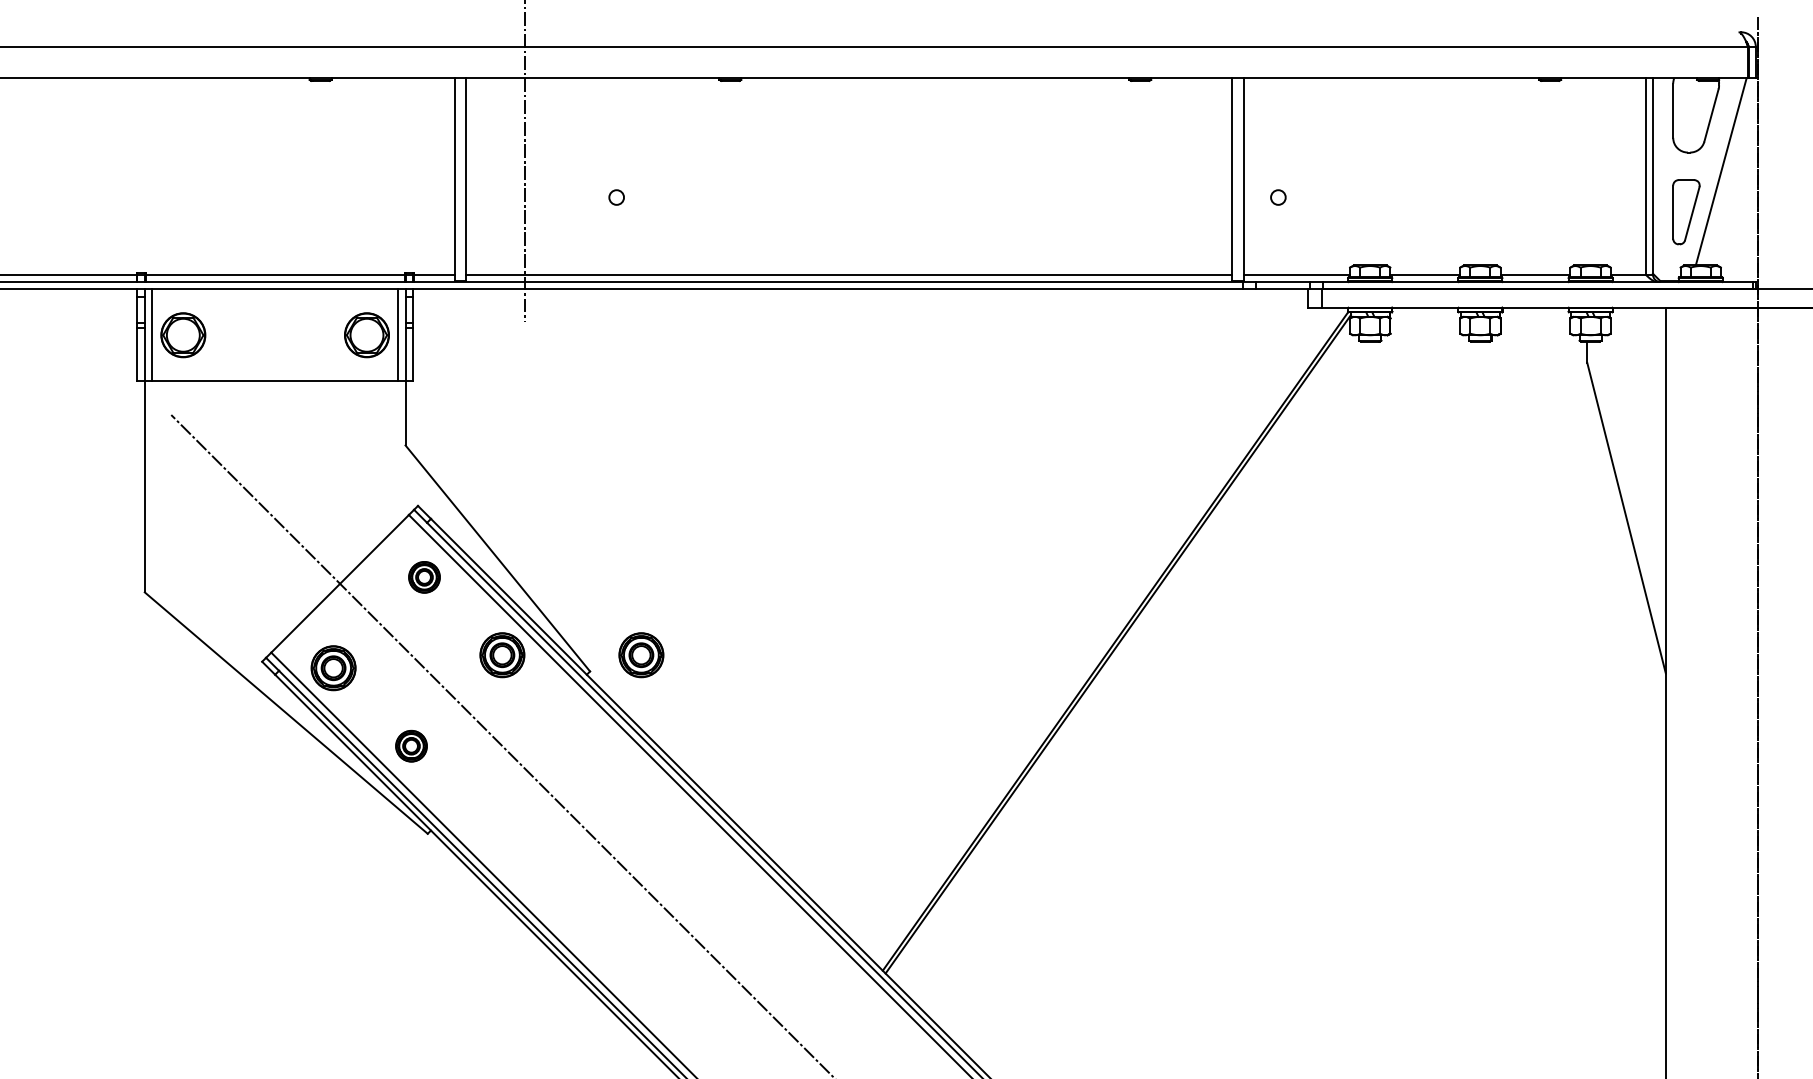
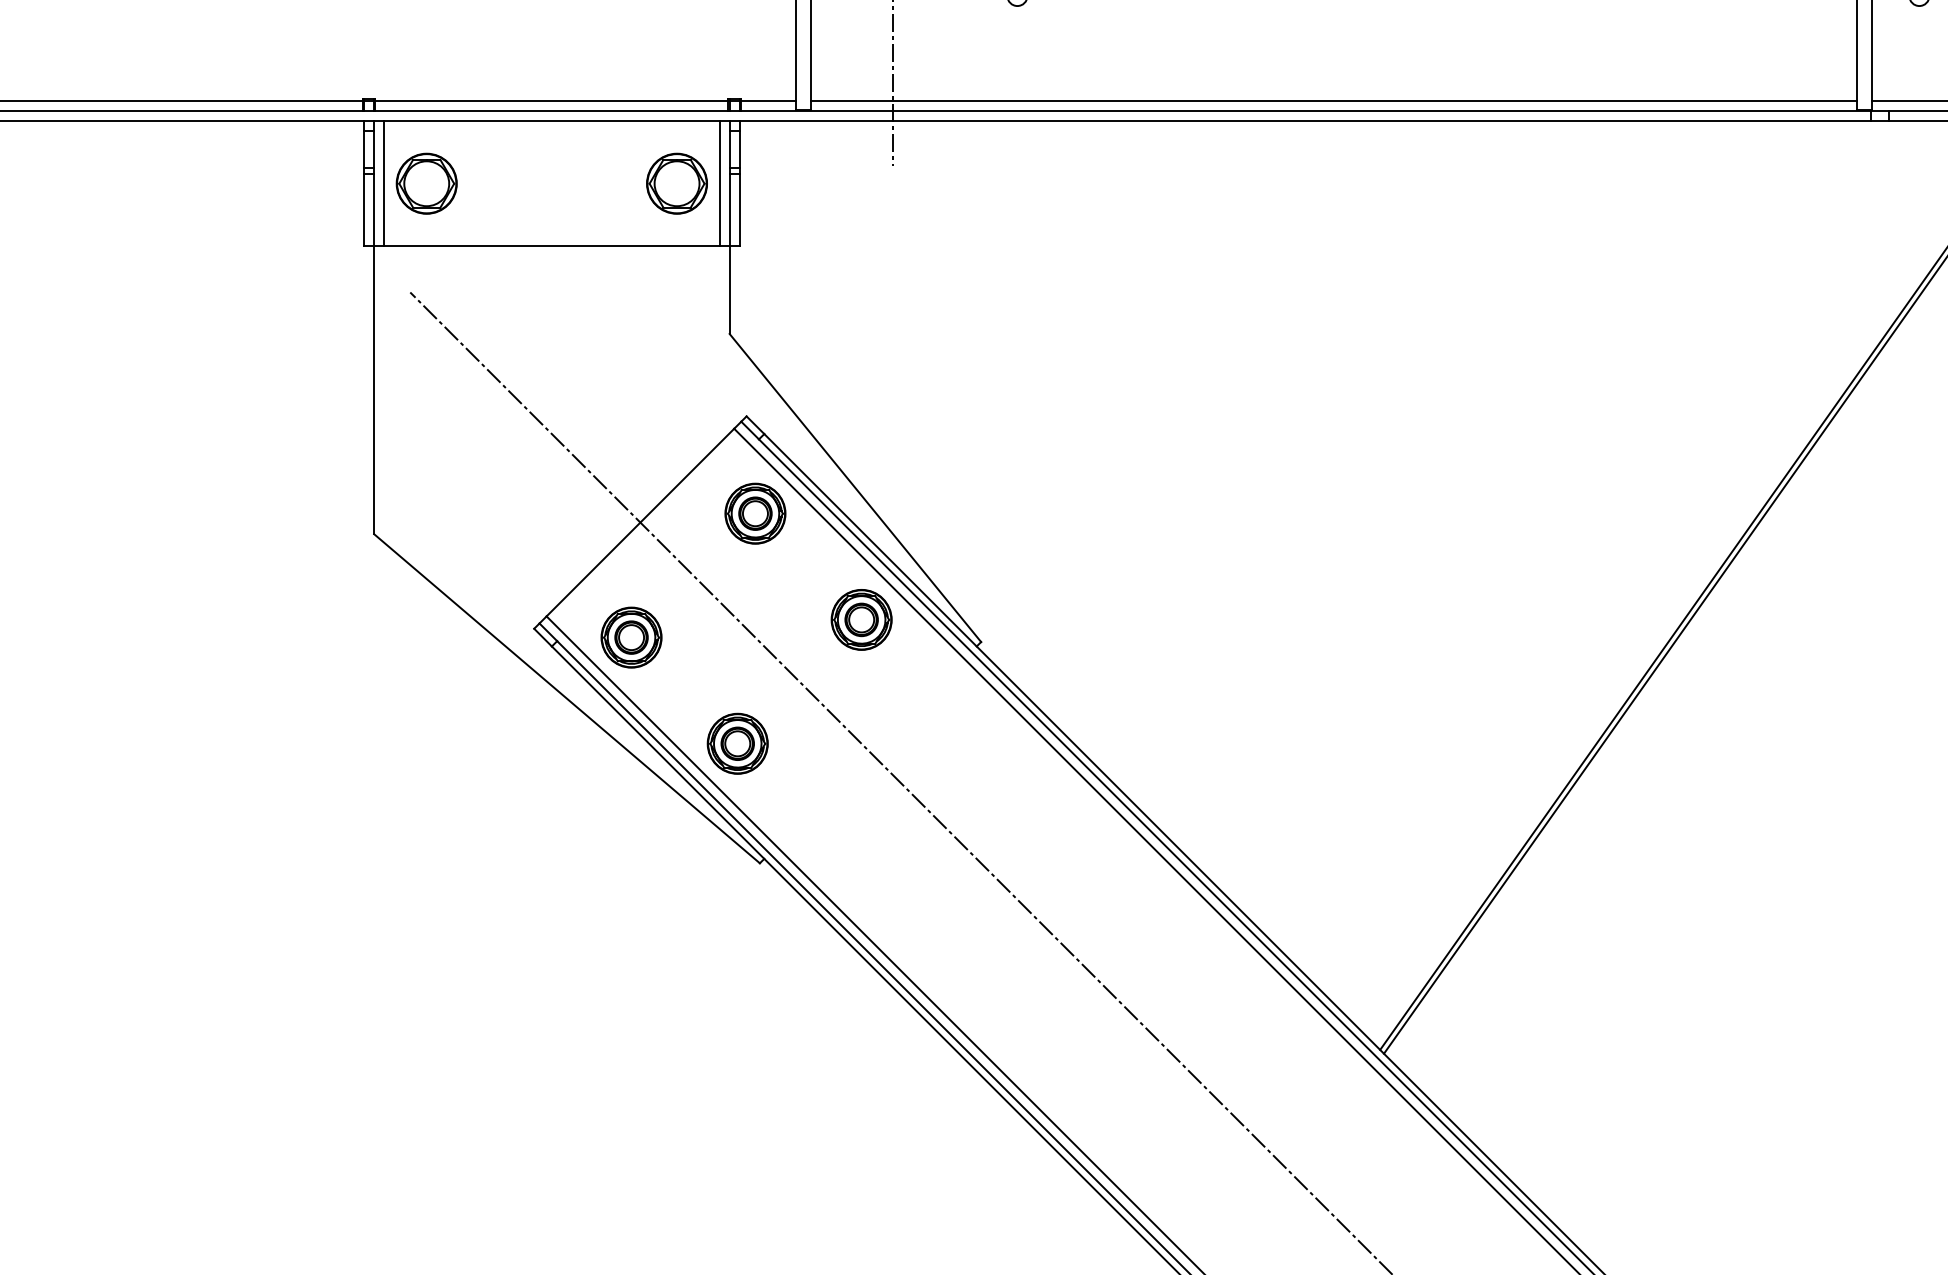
part: (424, 577) -> (755, 513), size x1.43
part: (641, 655) -> (1051, 620), removed
part: (411, 746) -> (737, 744), size x1.43

